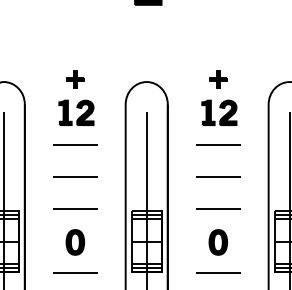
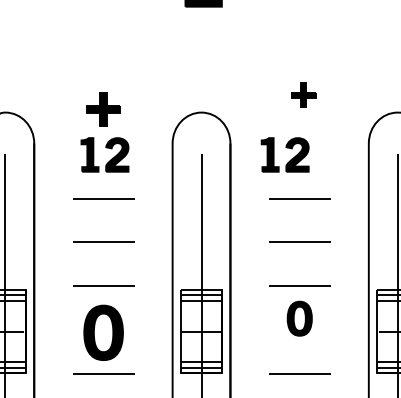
part: (75, 79) -> (103, 108), size x1.4
part: (218, 79) -> (303, 94), moved
part: (220, 108) -> (286, 148), moved
part: (75, 242) -> (103, 332), size x1.6
part: (218, 242) -> (299, 318), moved

